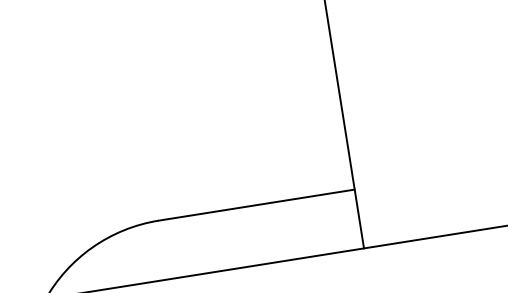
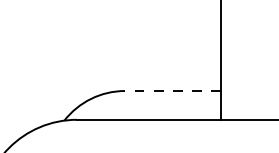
line: (255, 206) -> (172, 91), solid -> dashed

